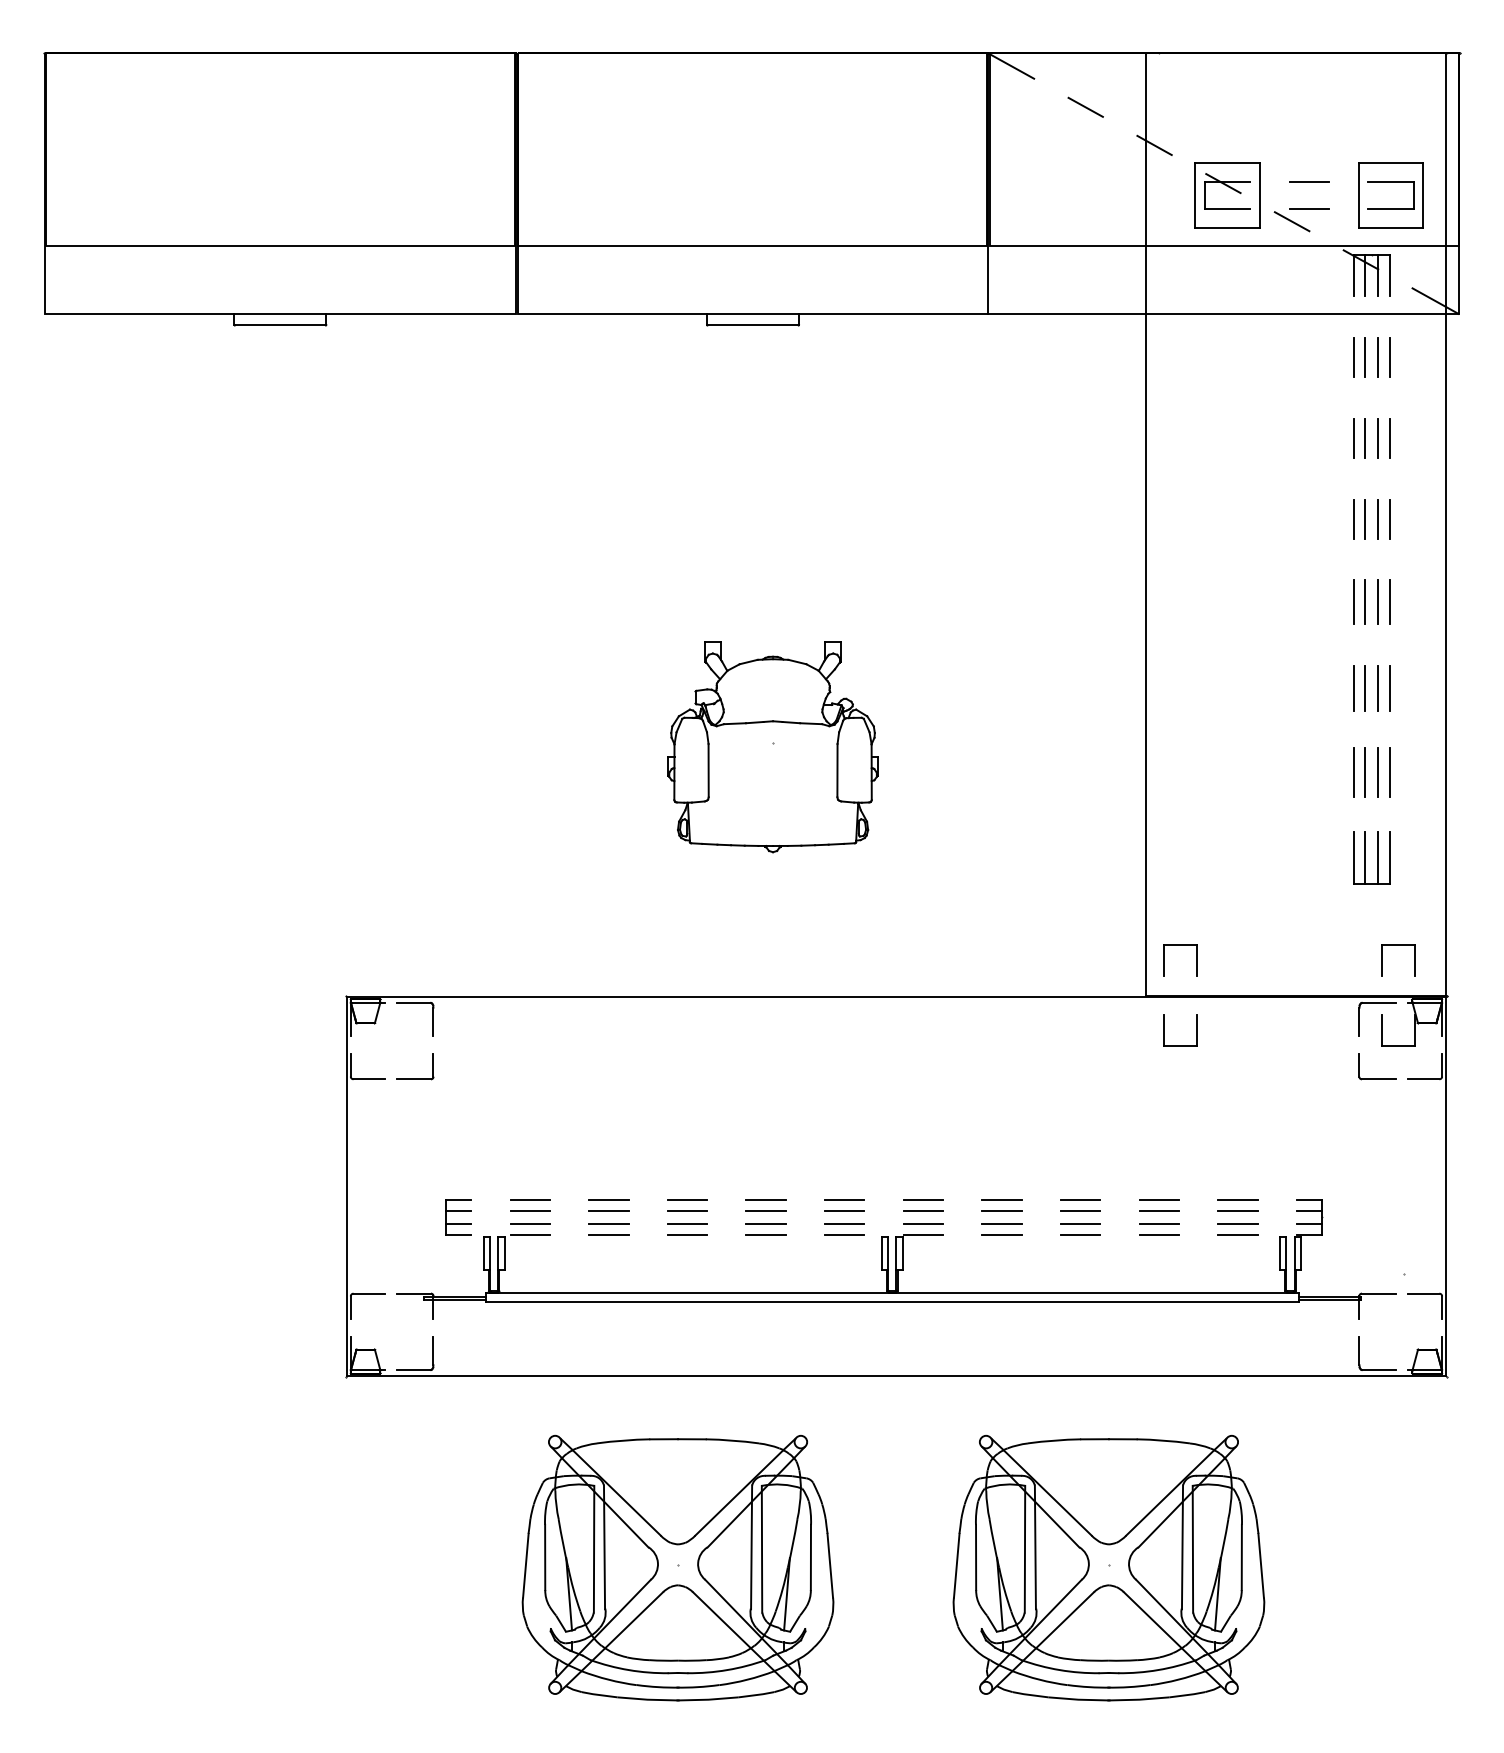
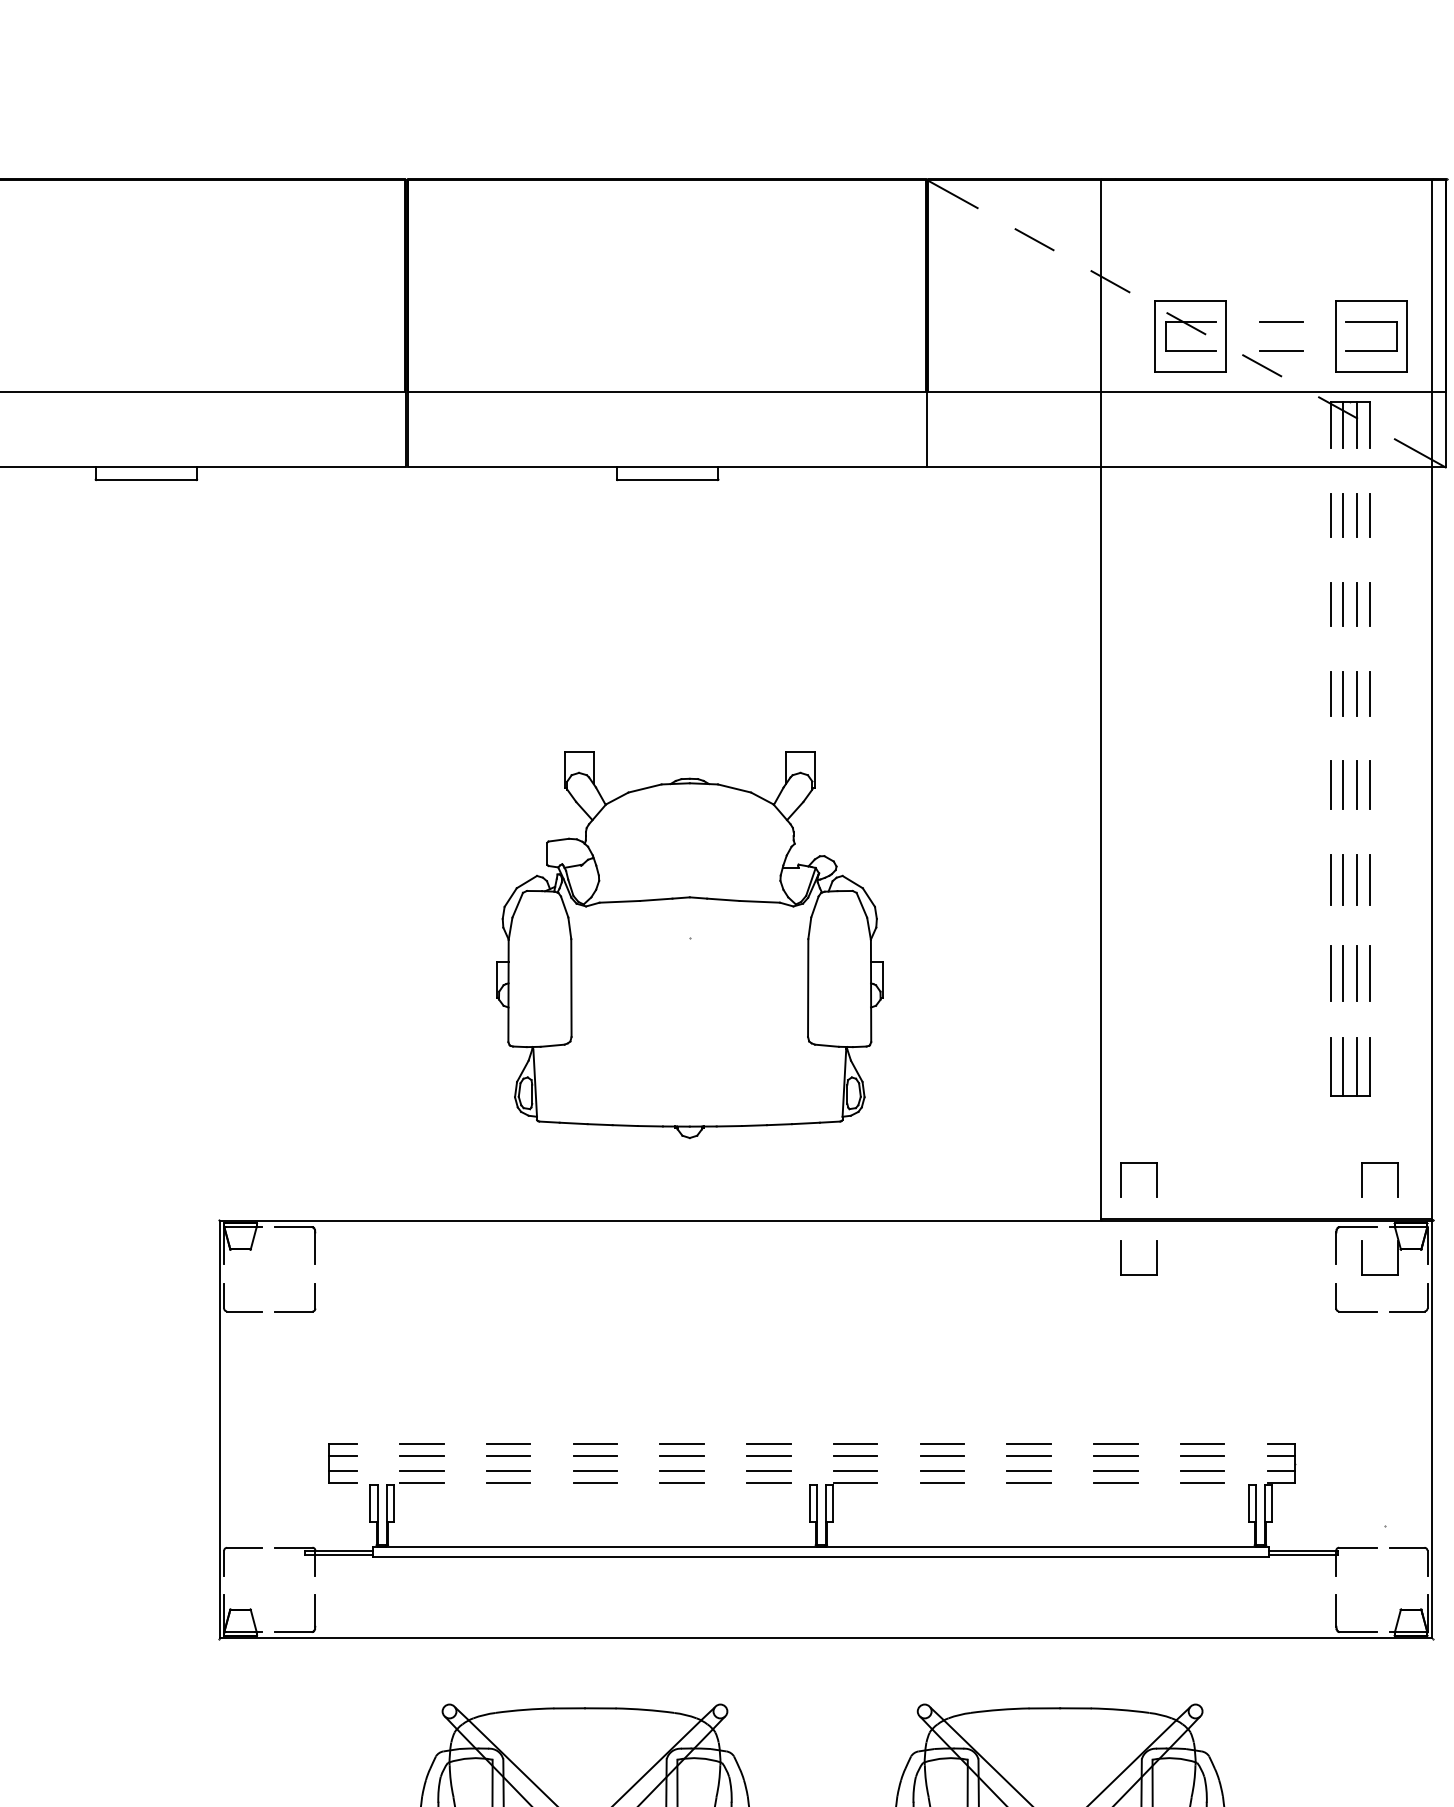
part: (772, 747) -> (689, 945), size x1.67

